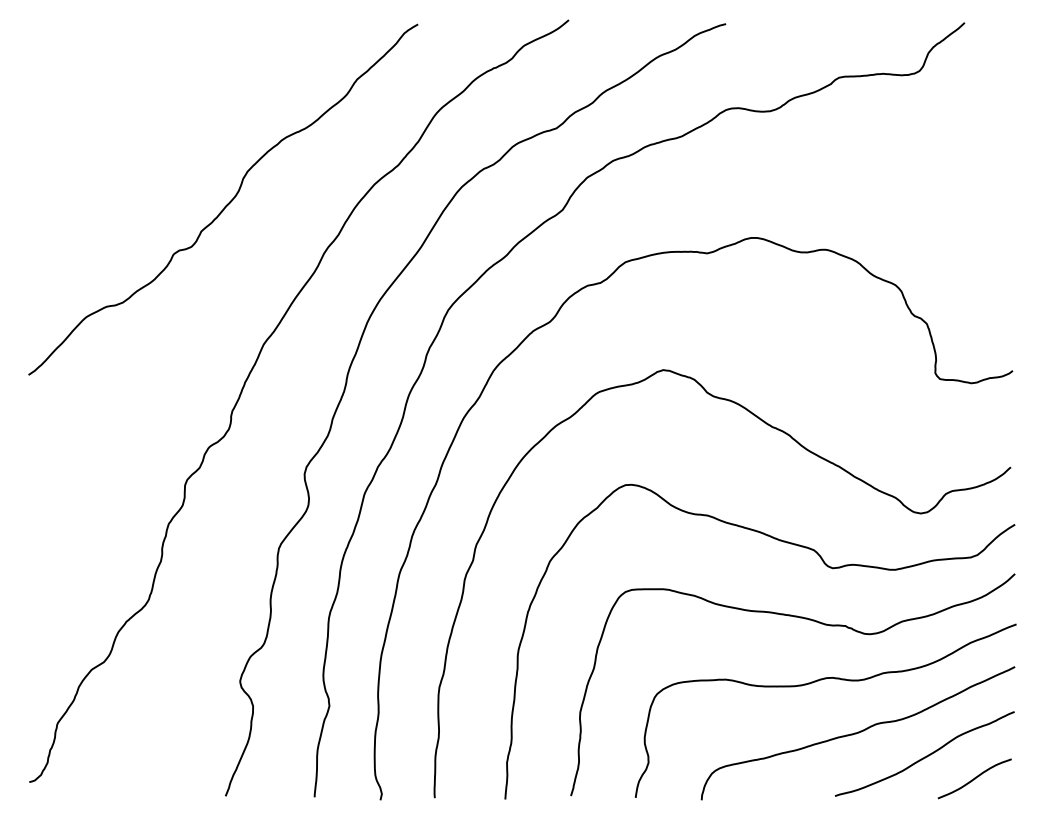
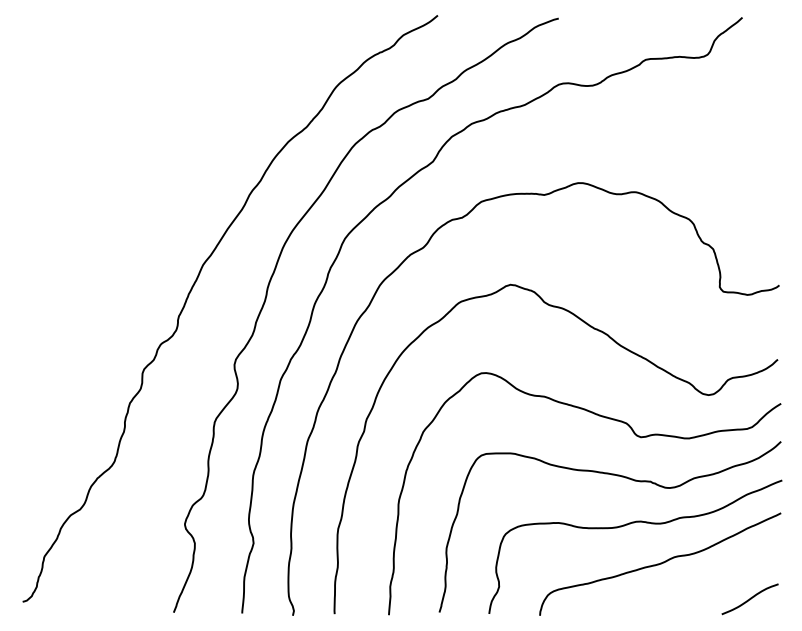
curve: (227, 203) -> (175, 156), removed
curve: (925, 755) -> (712, 581), removed

